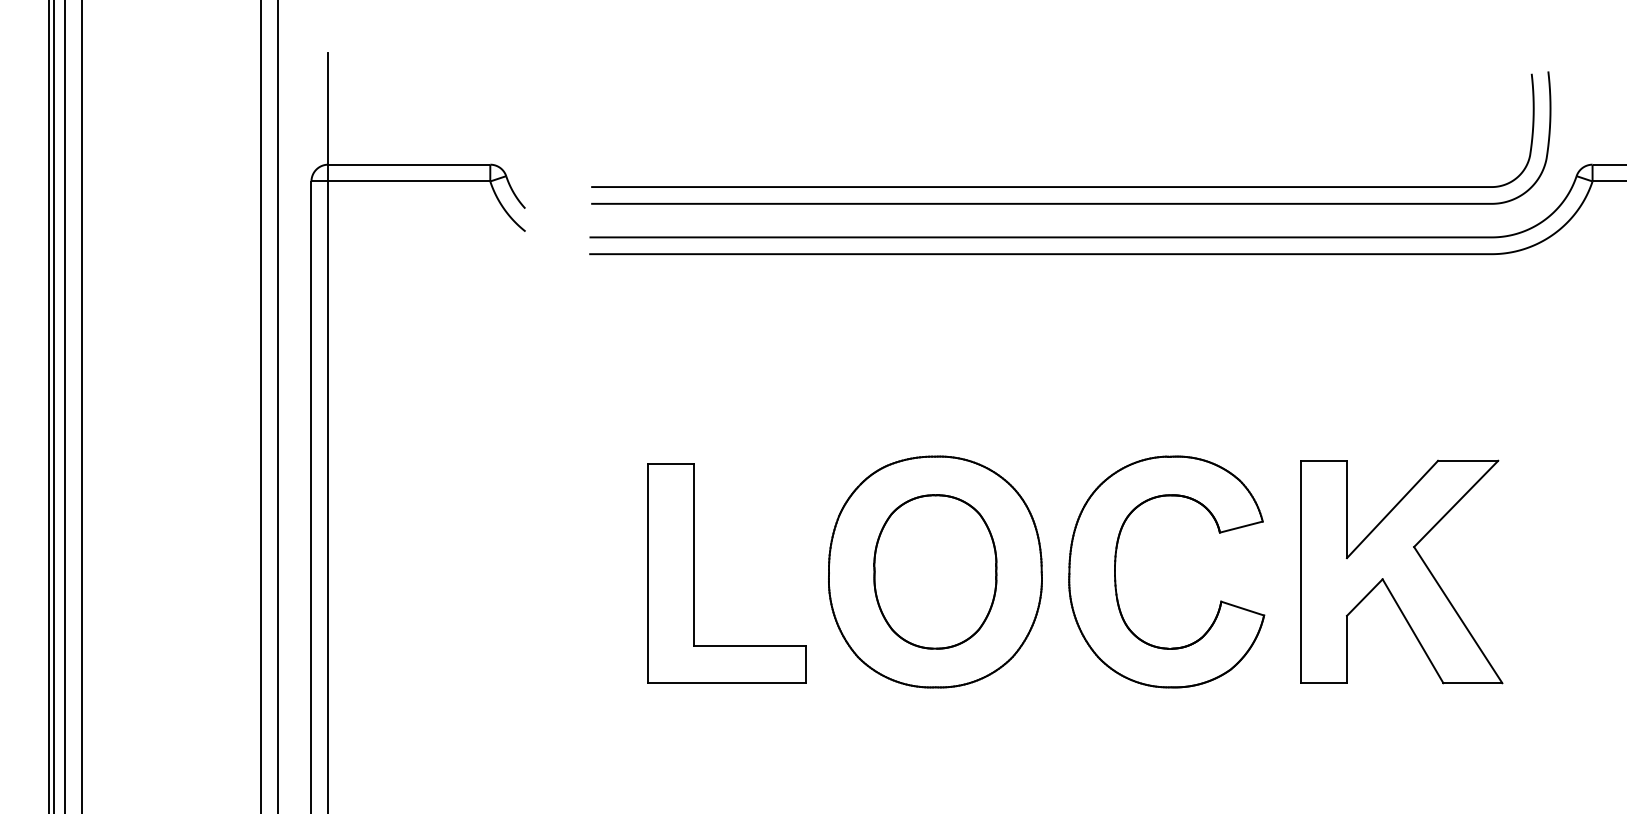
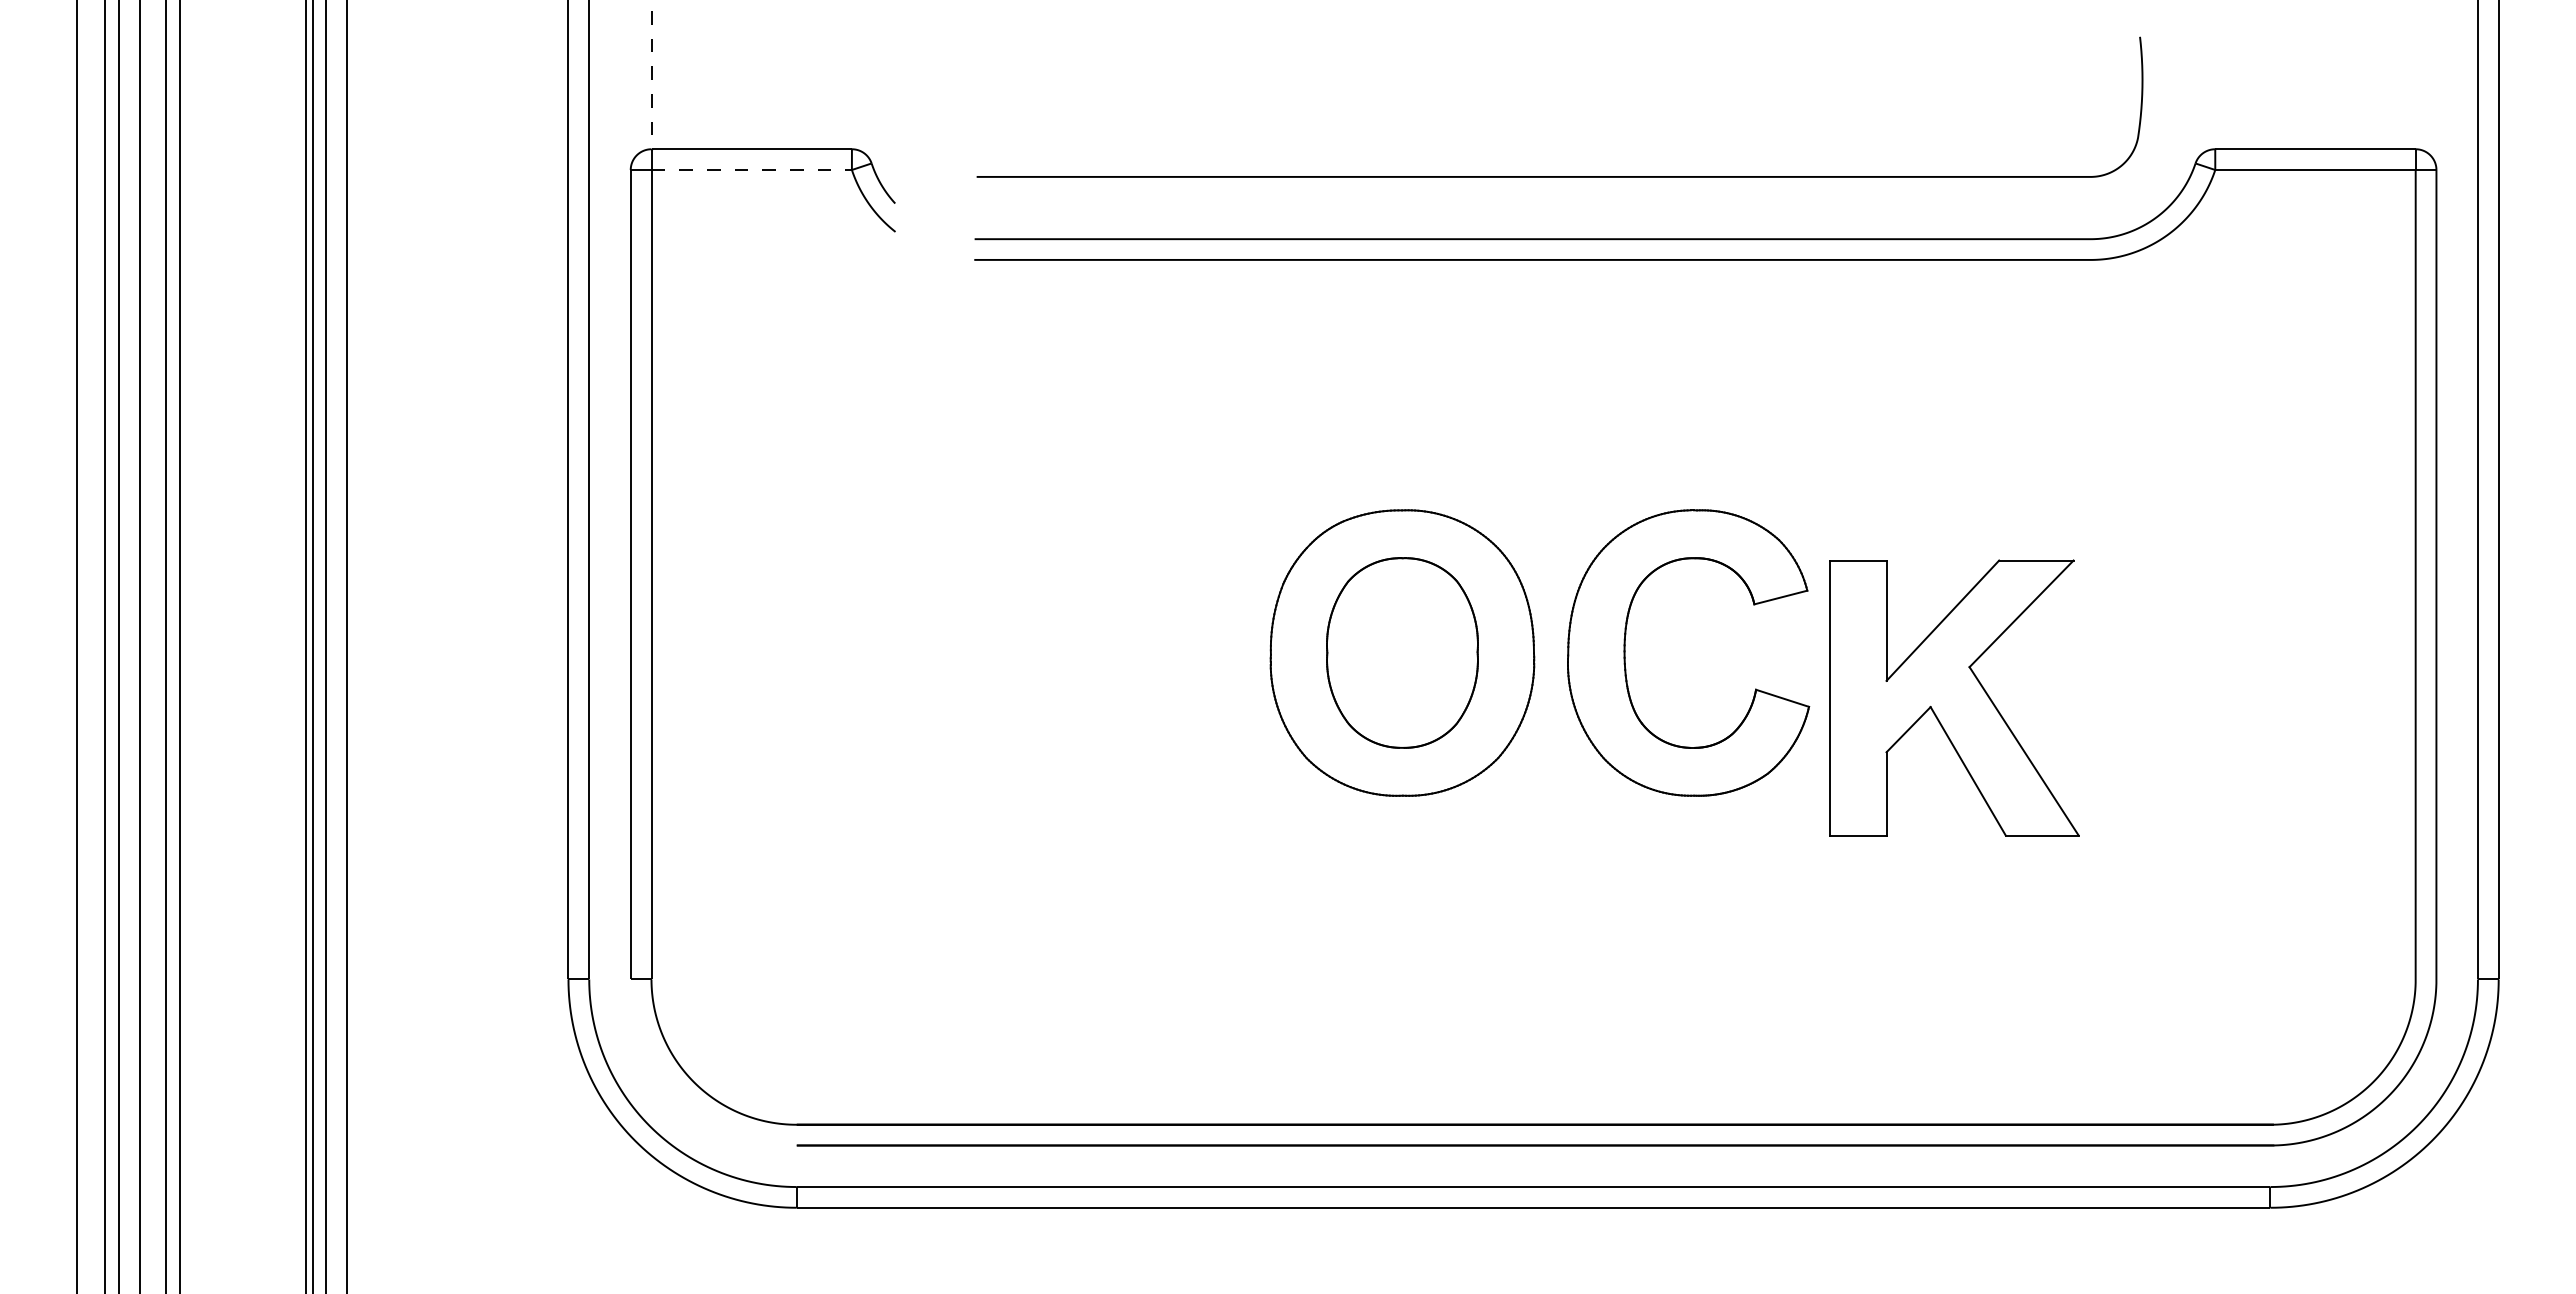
line: (328, 109) -> (651, 80), solid -> dashed
line: (409, 181) -> (752, 170), solid -> dashed
curve: (1071, 202) -> (1570, 196), removed
part: (1401, 571) -> (1954, 697), moved
part: (694, 573) -> (1104, 654), removed

